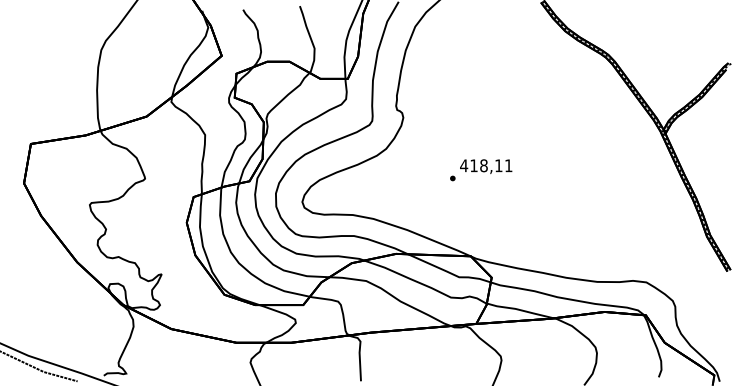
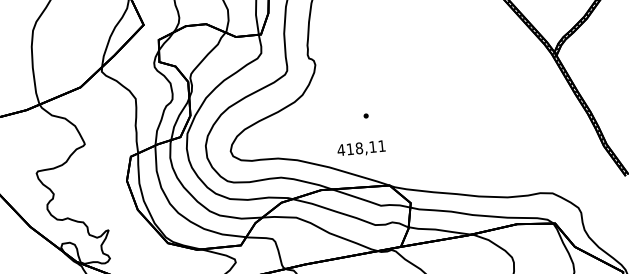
text: (486, 166) -> (361, 148), moved

